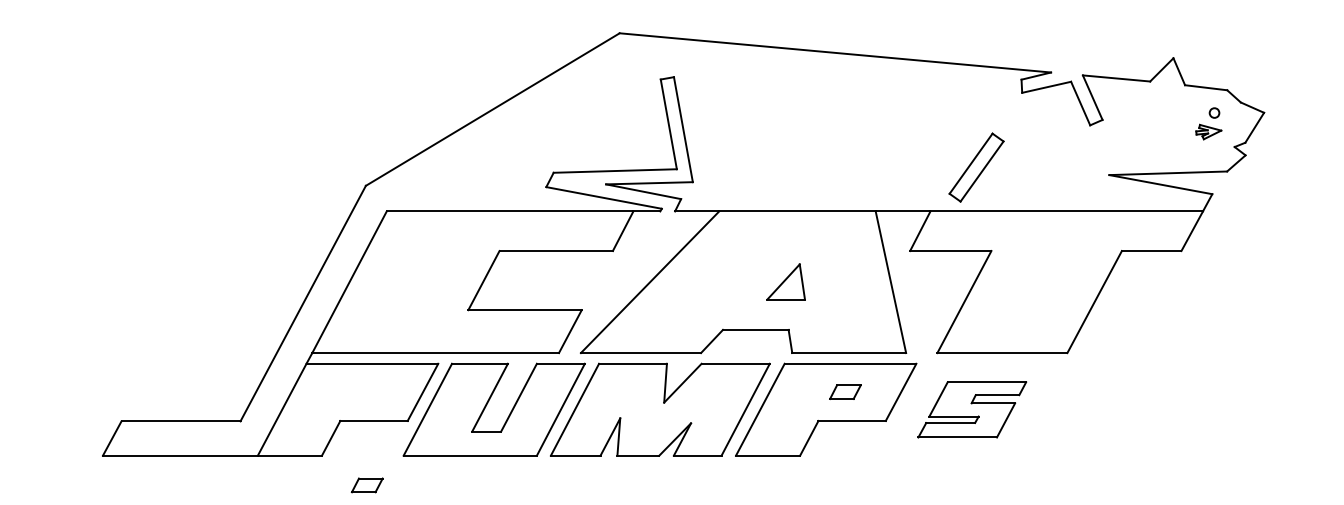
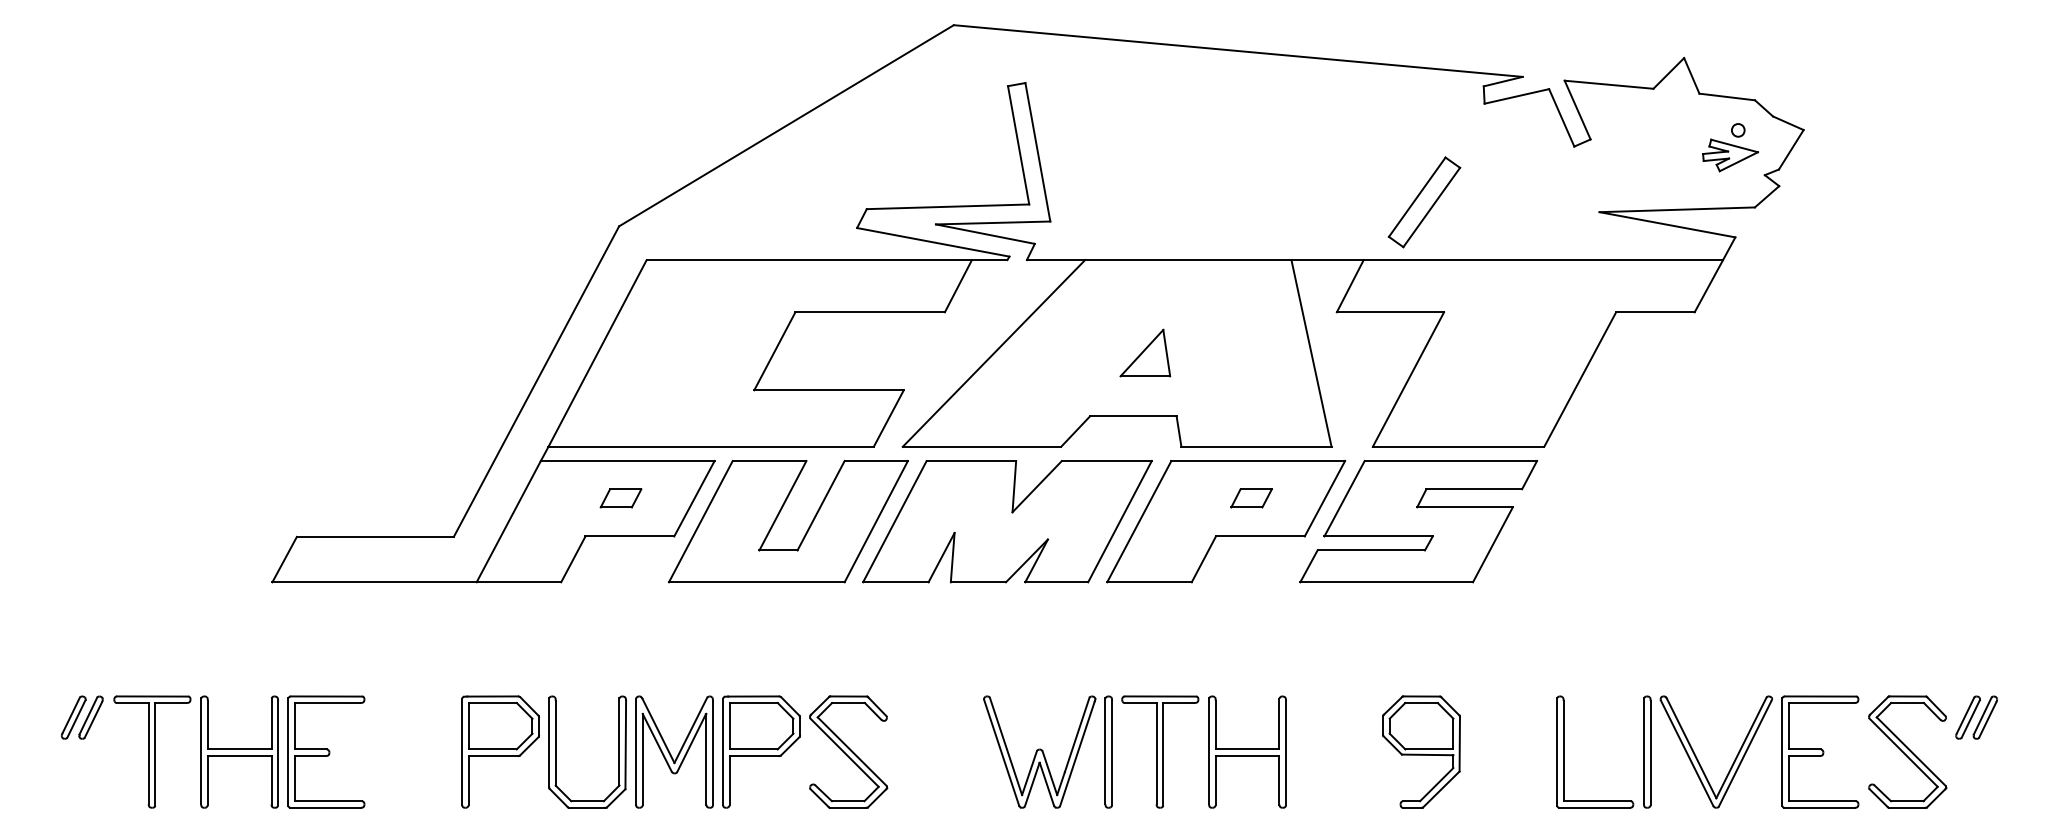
part: (1208, 132) -> (1730, 155), size x1.67
part: (786, 281) -> (1145, 352), moved
part: (972, 409) -> (1418, 521), size x1.67
part: (366, 485) -> (620, 498), moved

